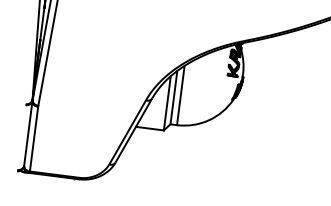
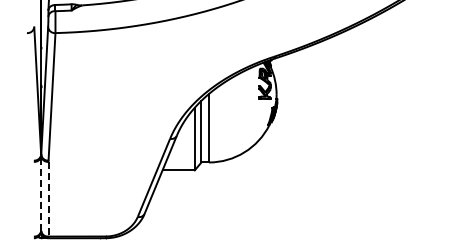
line: (28, 133) -> (41, 193), solid -> dashed
line: (34, 138) -> (48, 198), solid -> dashed

